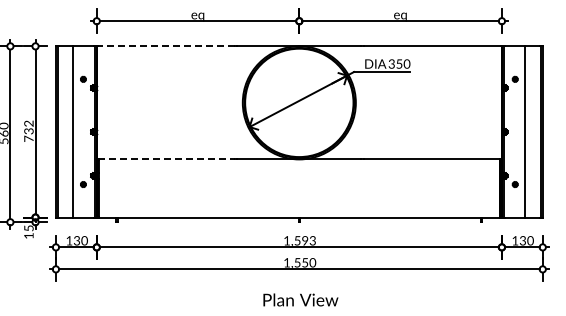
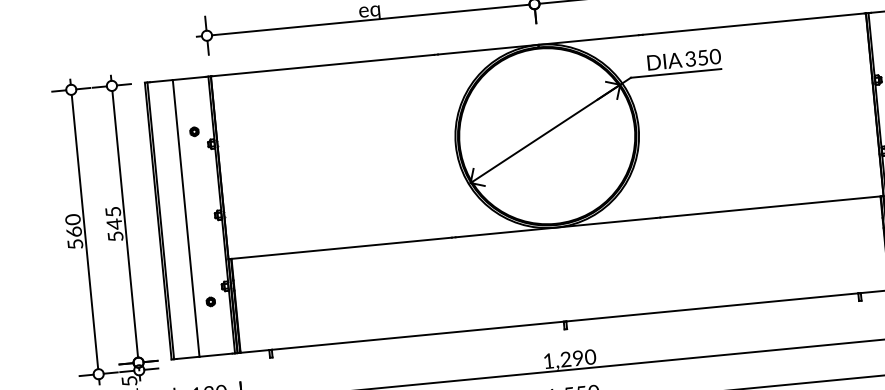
line: (166, 46) -> (323, 65), dashed -> solid
text: (28, 130) -> (113, 223), 732 -> 545
line: (166, 159) -> (341, 248), dashed -> solid
text: (305, 240) -> (578, 357), 1,593 -> 1,290

